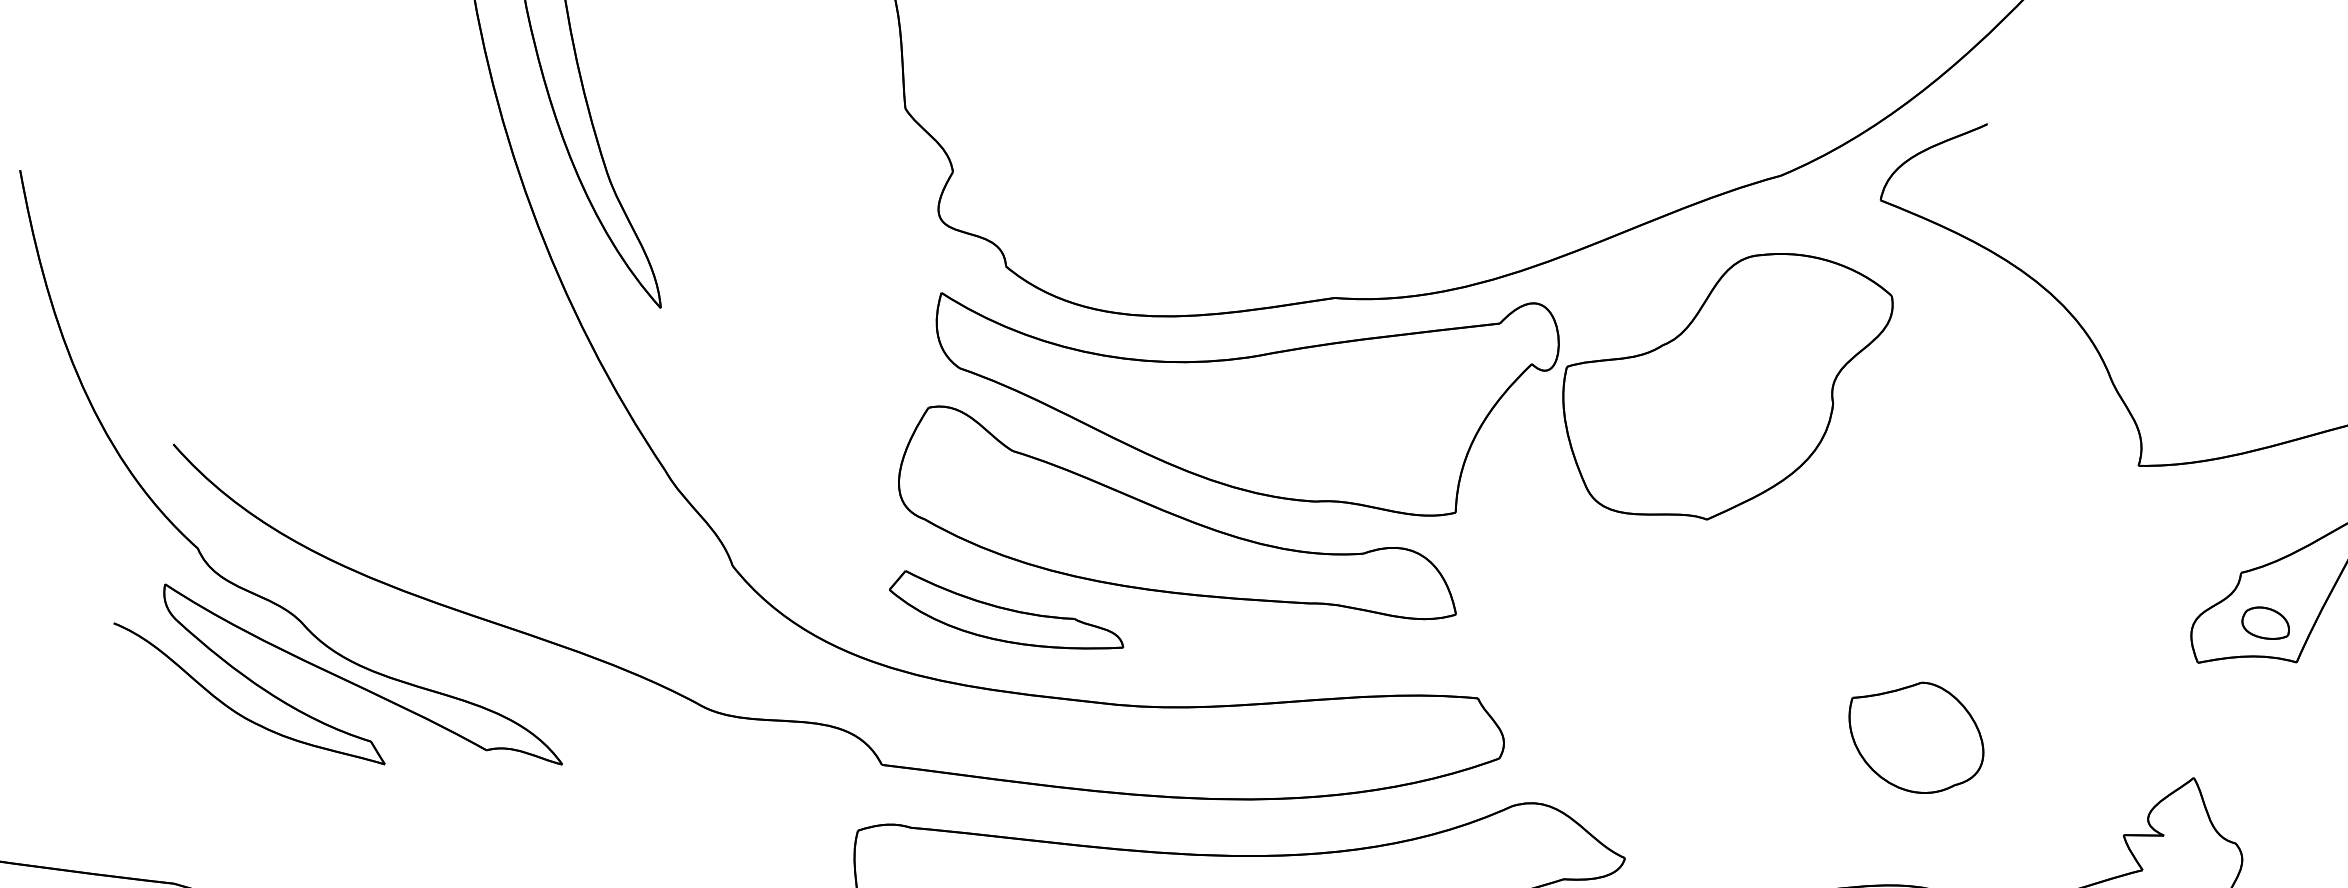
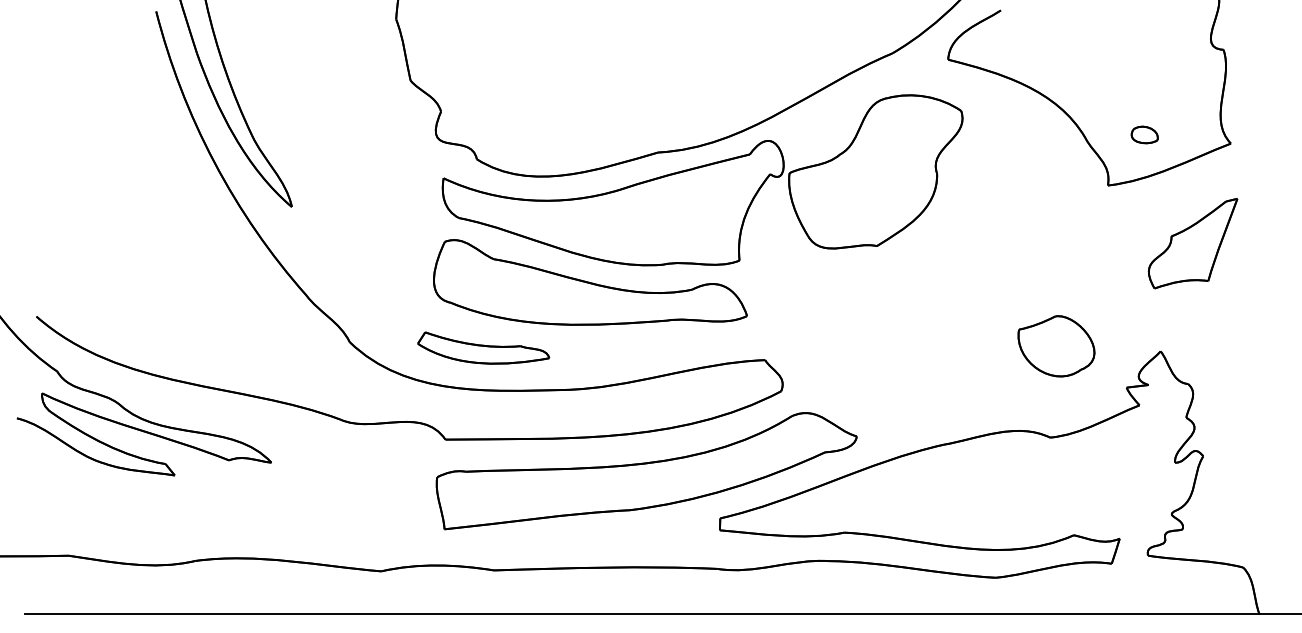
part: (1007, 612) -> (483, 347), moved
part: (2265, 622) -> (1144, 134), moved
part: (1916, 737) -> (1056, 346), moved

